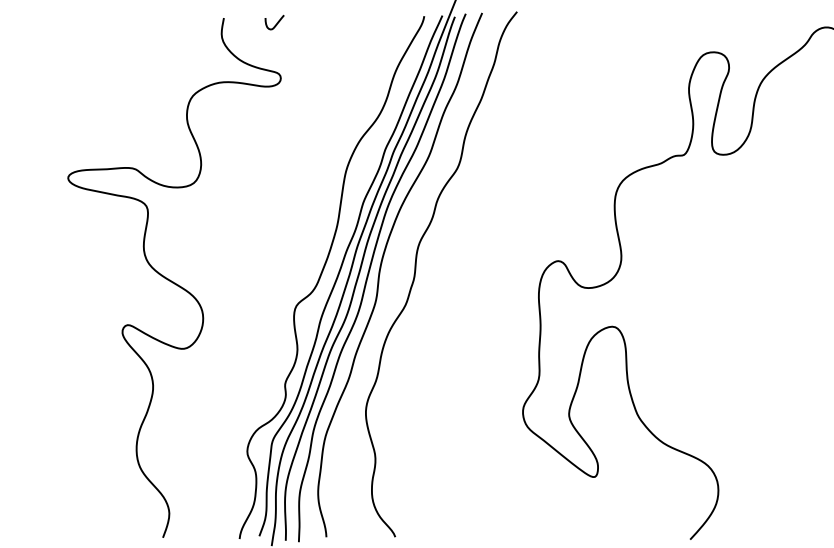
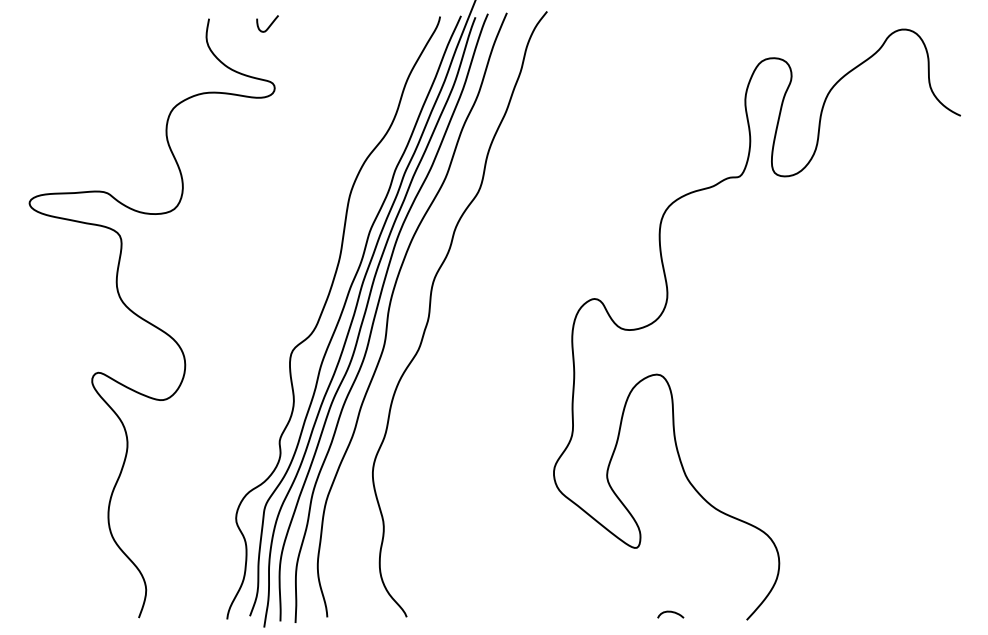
curve: (624, 533) -> (670, 612), added

